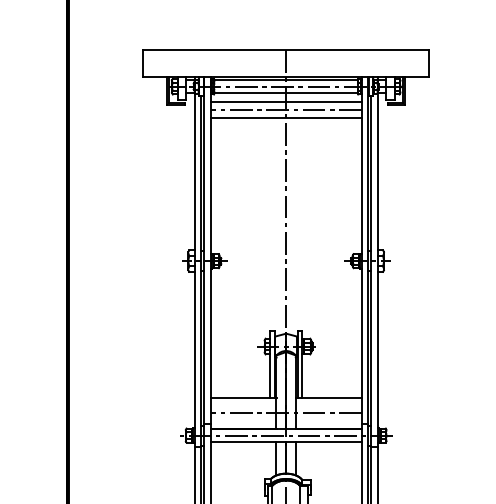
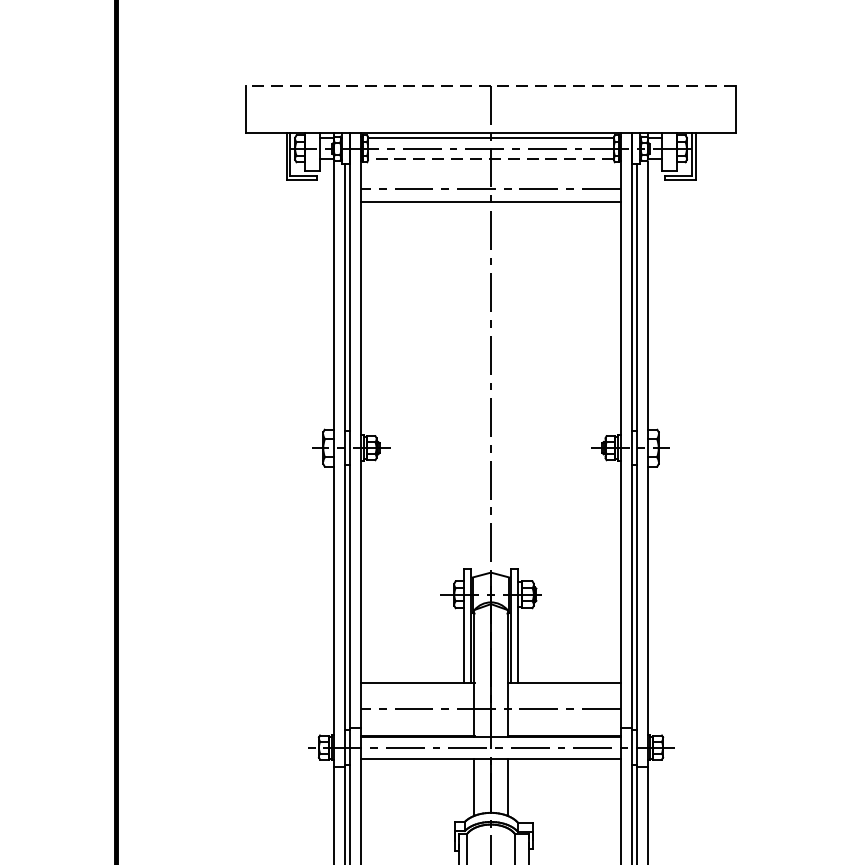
line: (286, 50) -> (491, 86), solid -> dashed
line: (286, 92) -> (491, 158), solid -> dashed
line: (285, 102) -> (489, 175), removed

